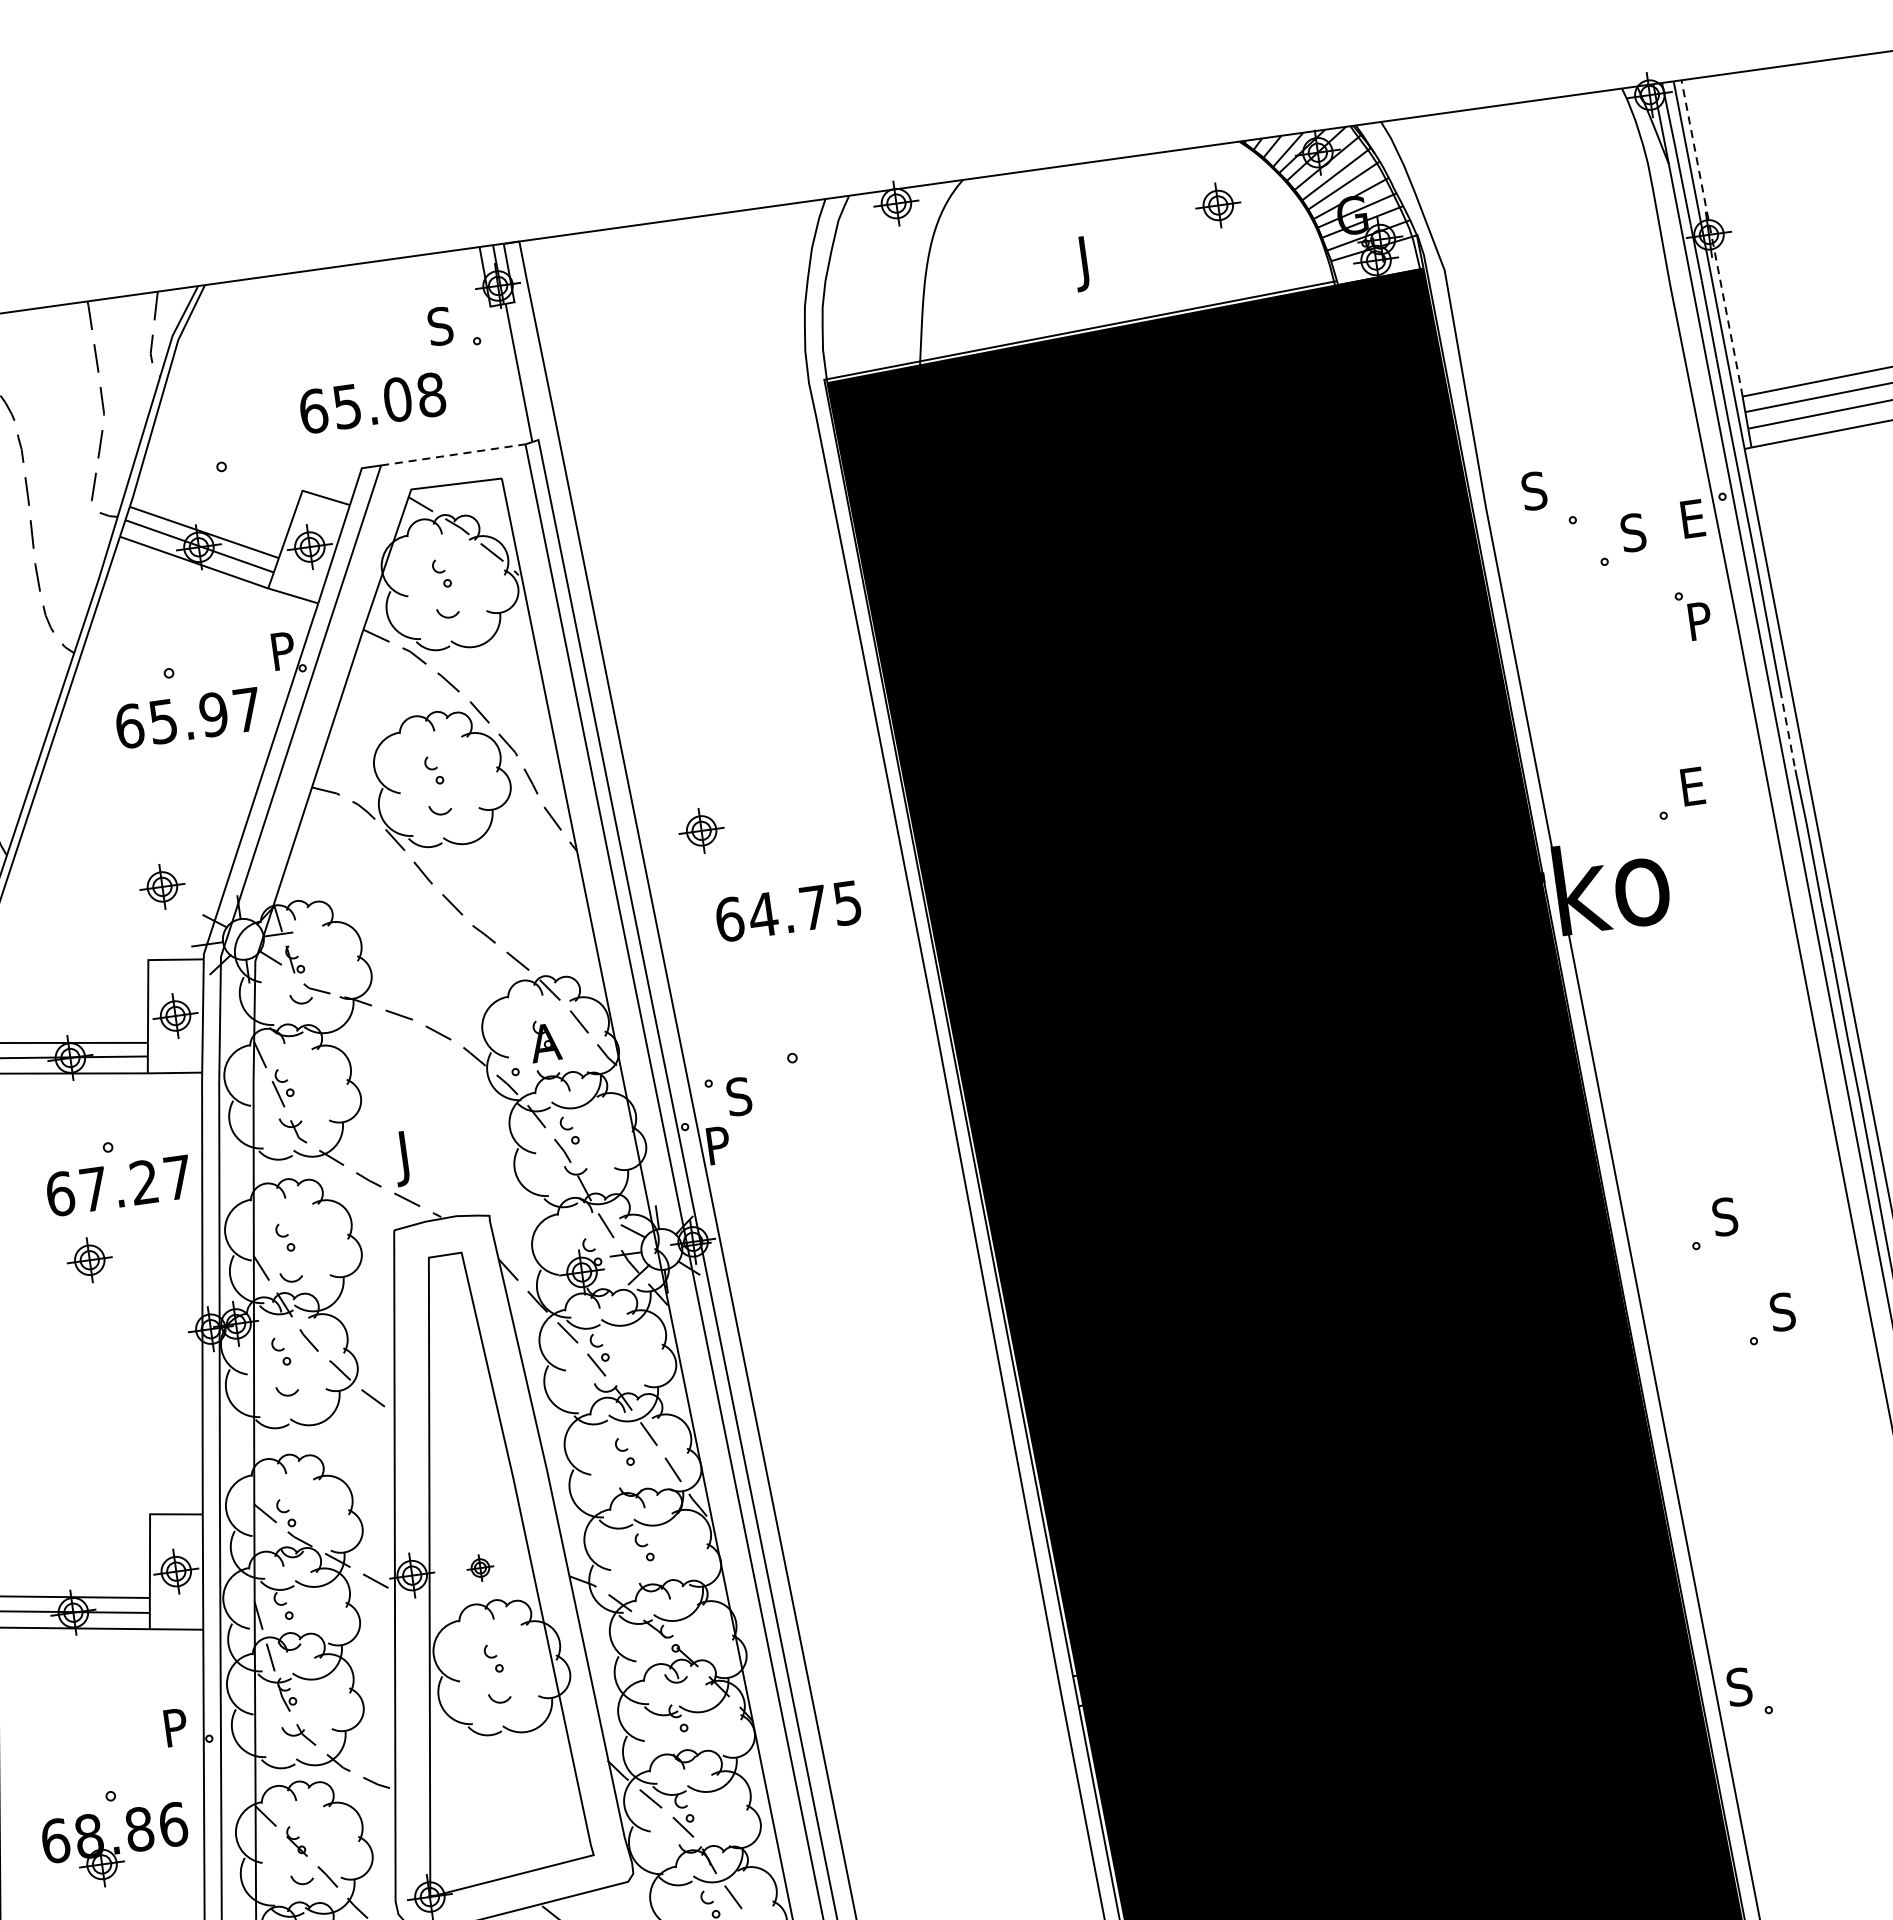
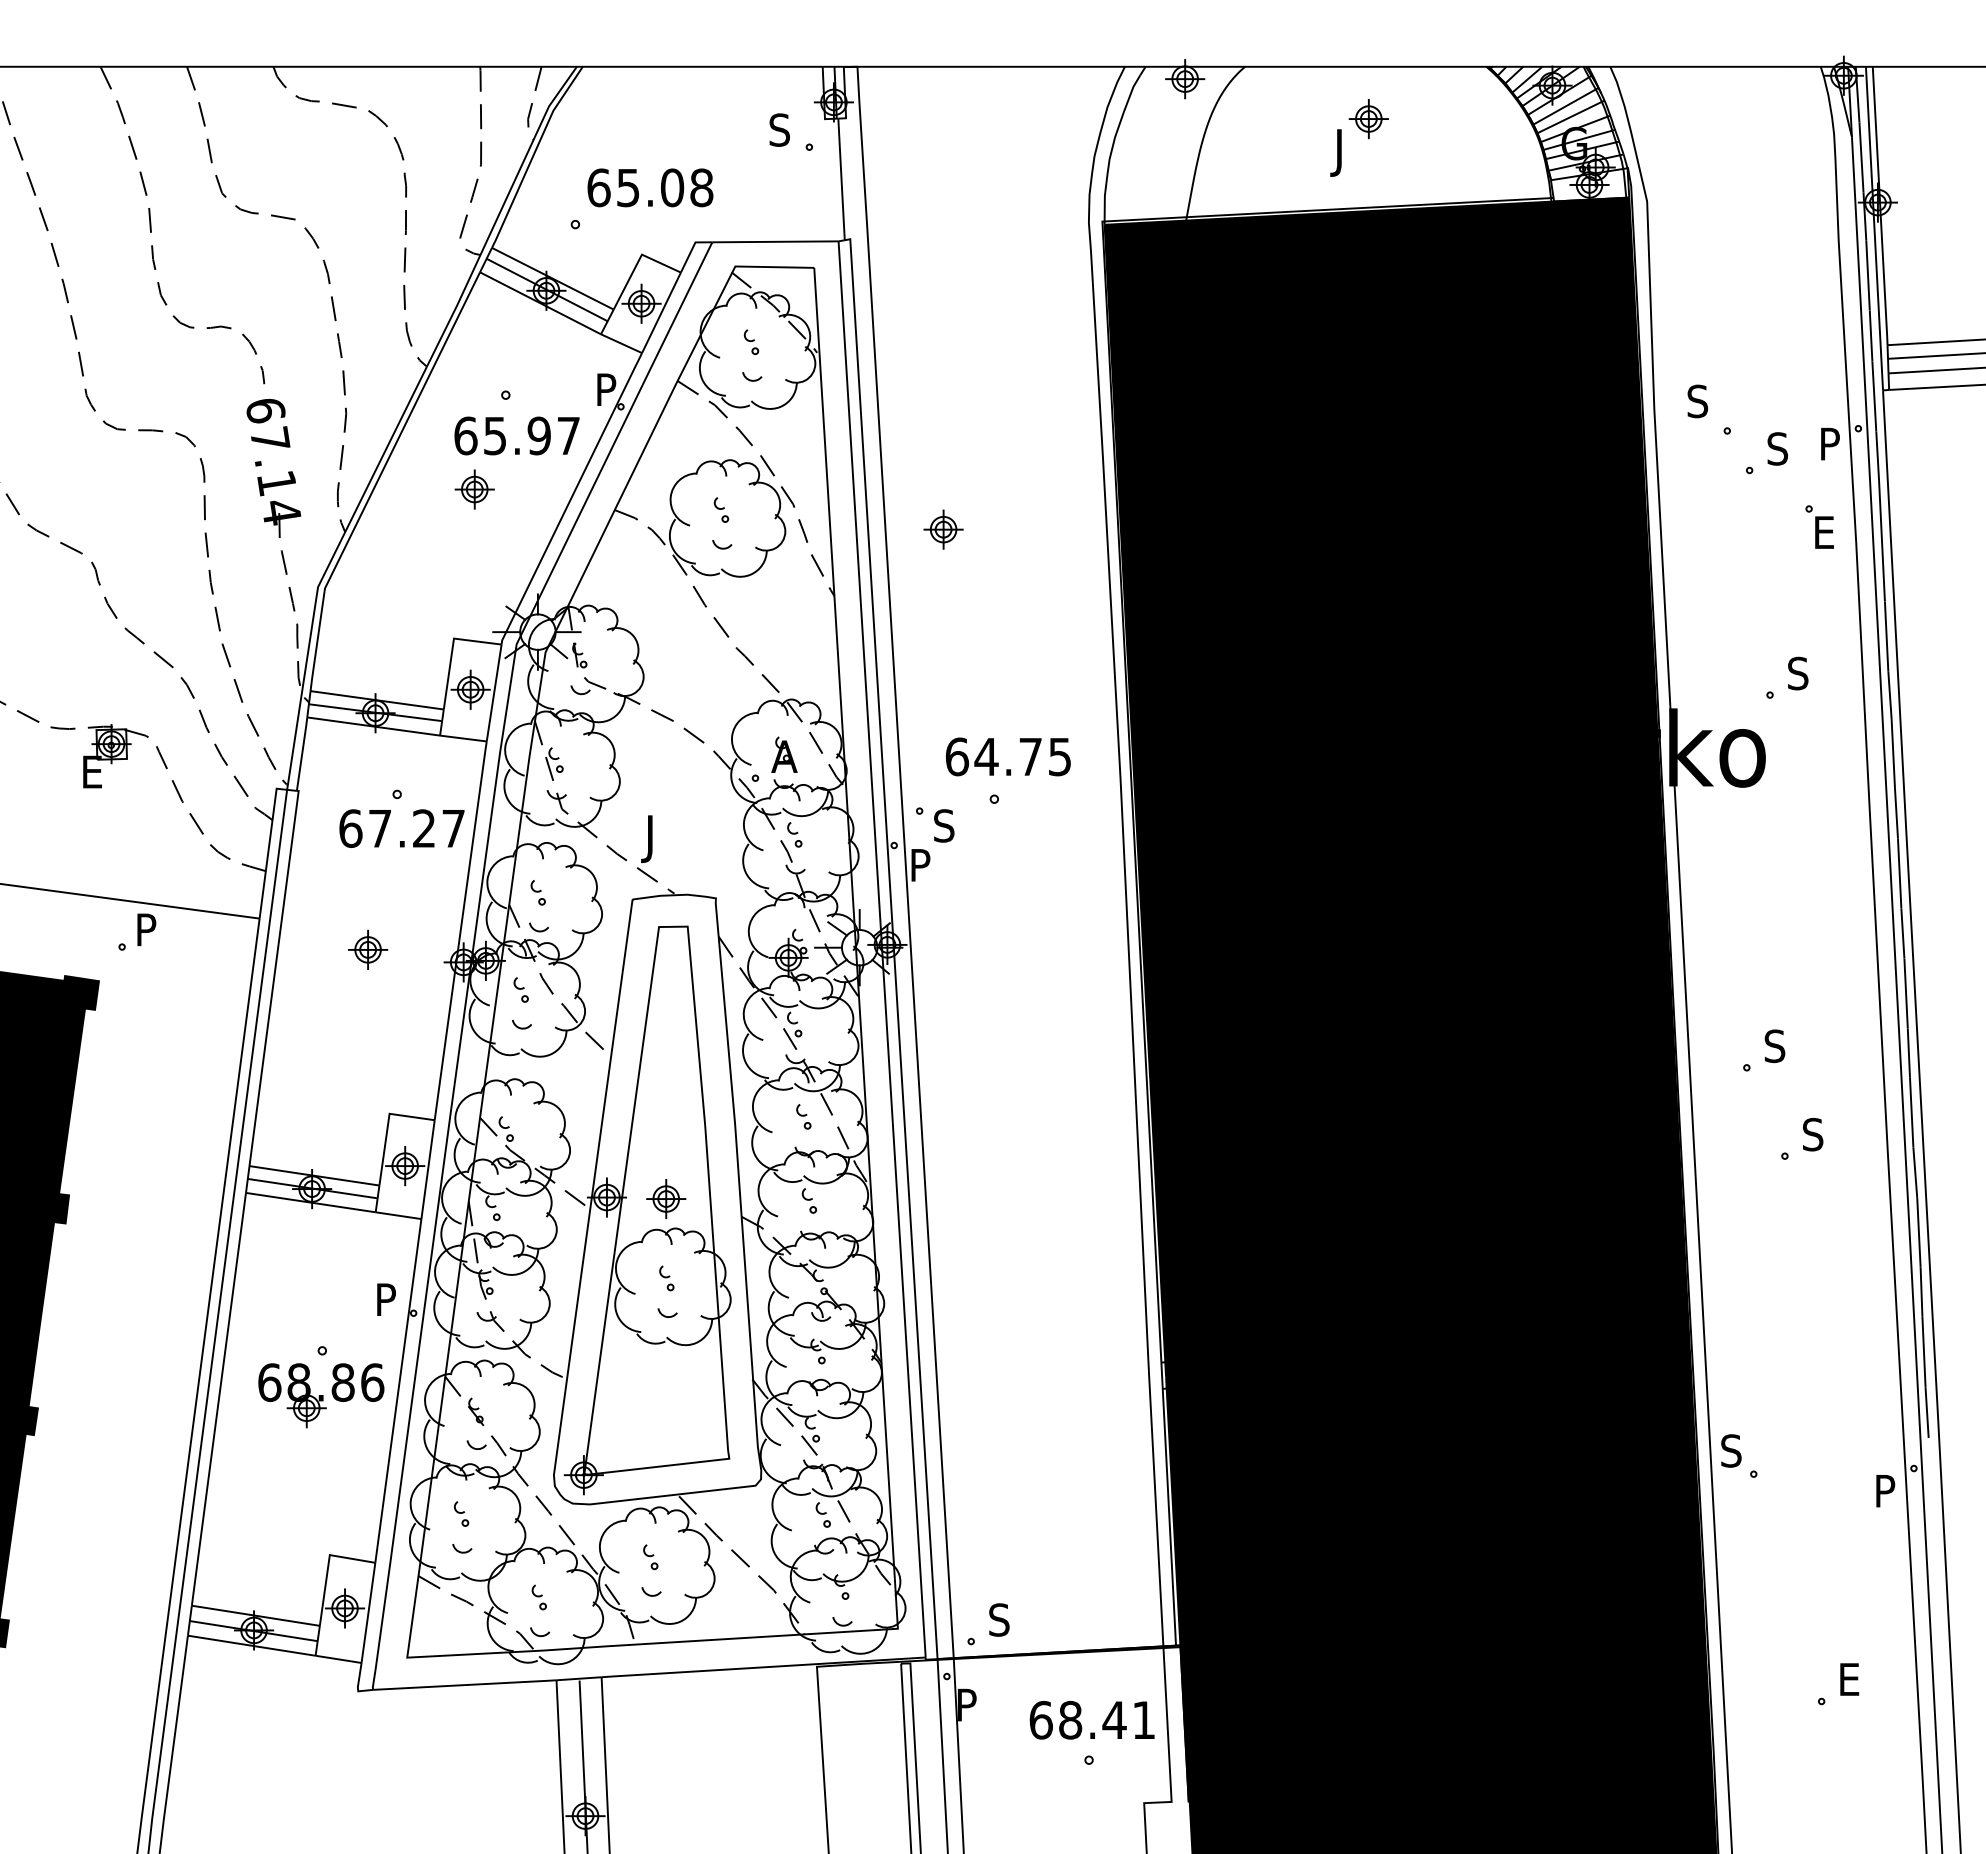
part: (1217, 206) -> (1368, 119), moved
line: (1712, 238) -> (1880, 206), dashed -> solid
text: (372, 402) -> (650, 187), moved
line: (453, 454) -> (775, 241), dashed -> solid
text: (1695, 517) -> (1832, 443), E -> P
text: (1702, 620) -> (1826, 532), P -> E
line: (1787, 730) -> (1886, 636), dashed -> solid
text: (1692, 786) -> (1798, 673), E -> S
part: (701, 830) -> (943, 529), moved
part: (162, 886) -> (474, 489), moved
text: (787, 910) -> (1007, 756), moved
part: (90, 1259) -> (368, 949), moved
part: (480, 1568) -> (666, 1199), size x1.67

